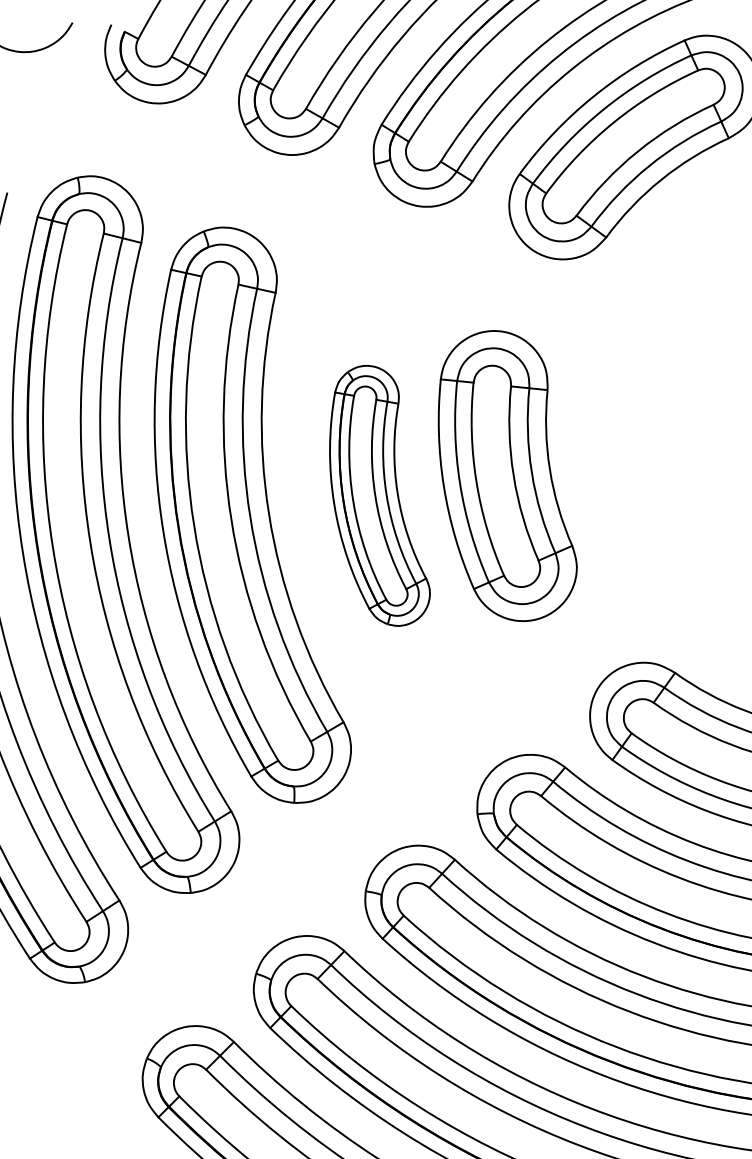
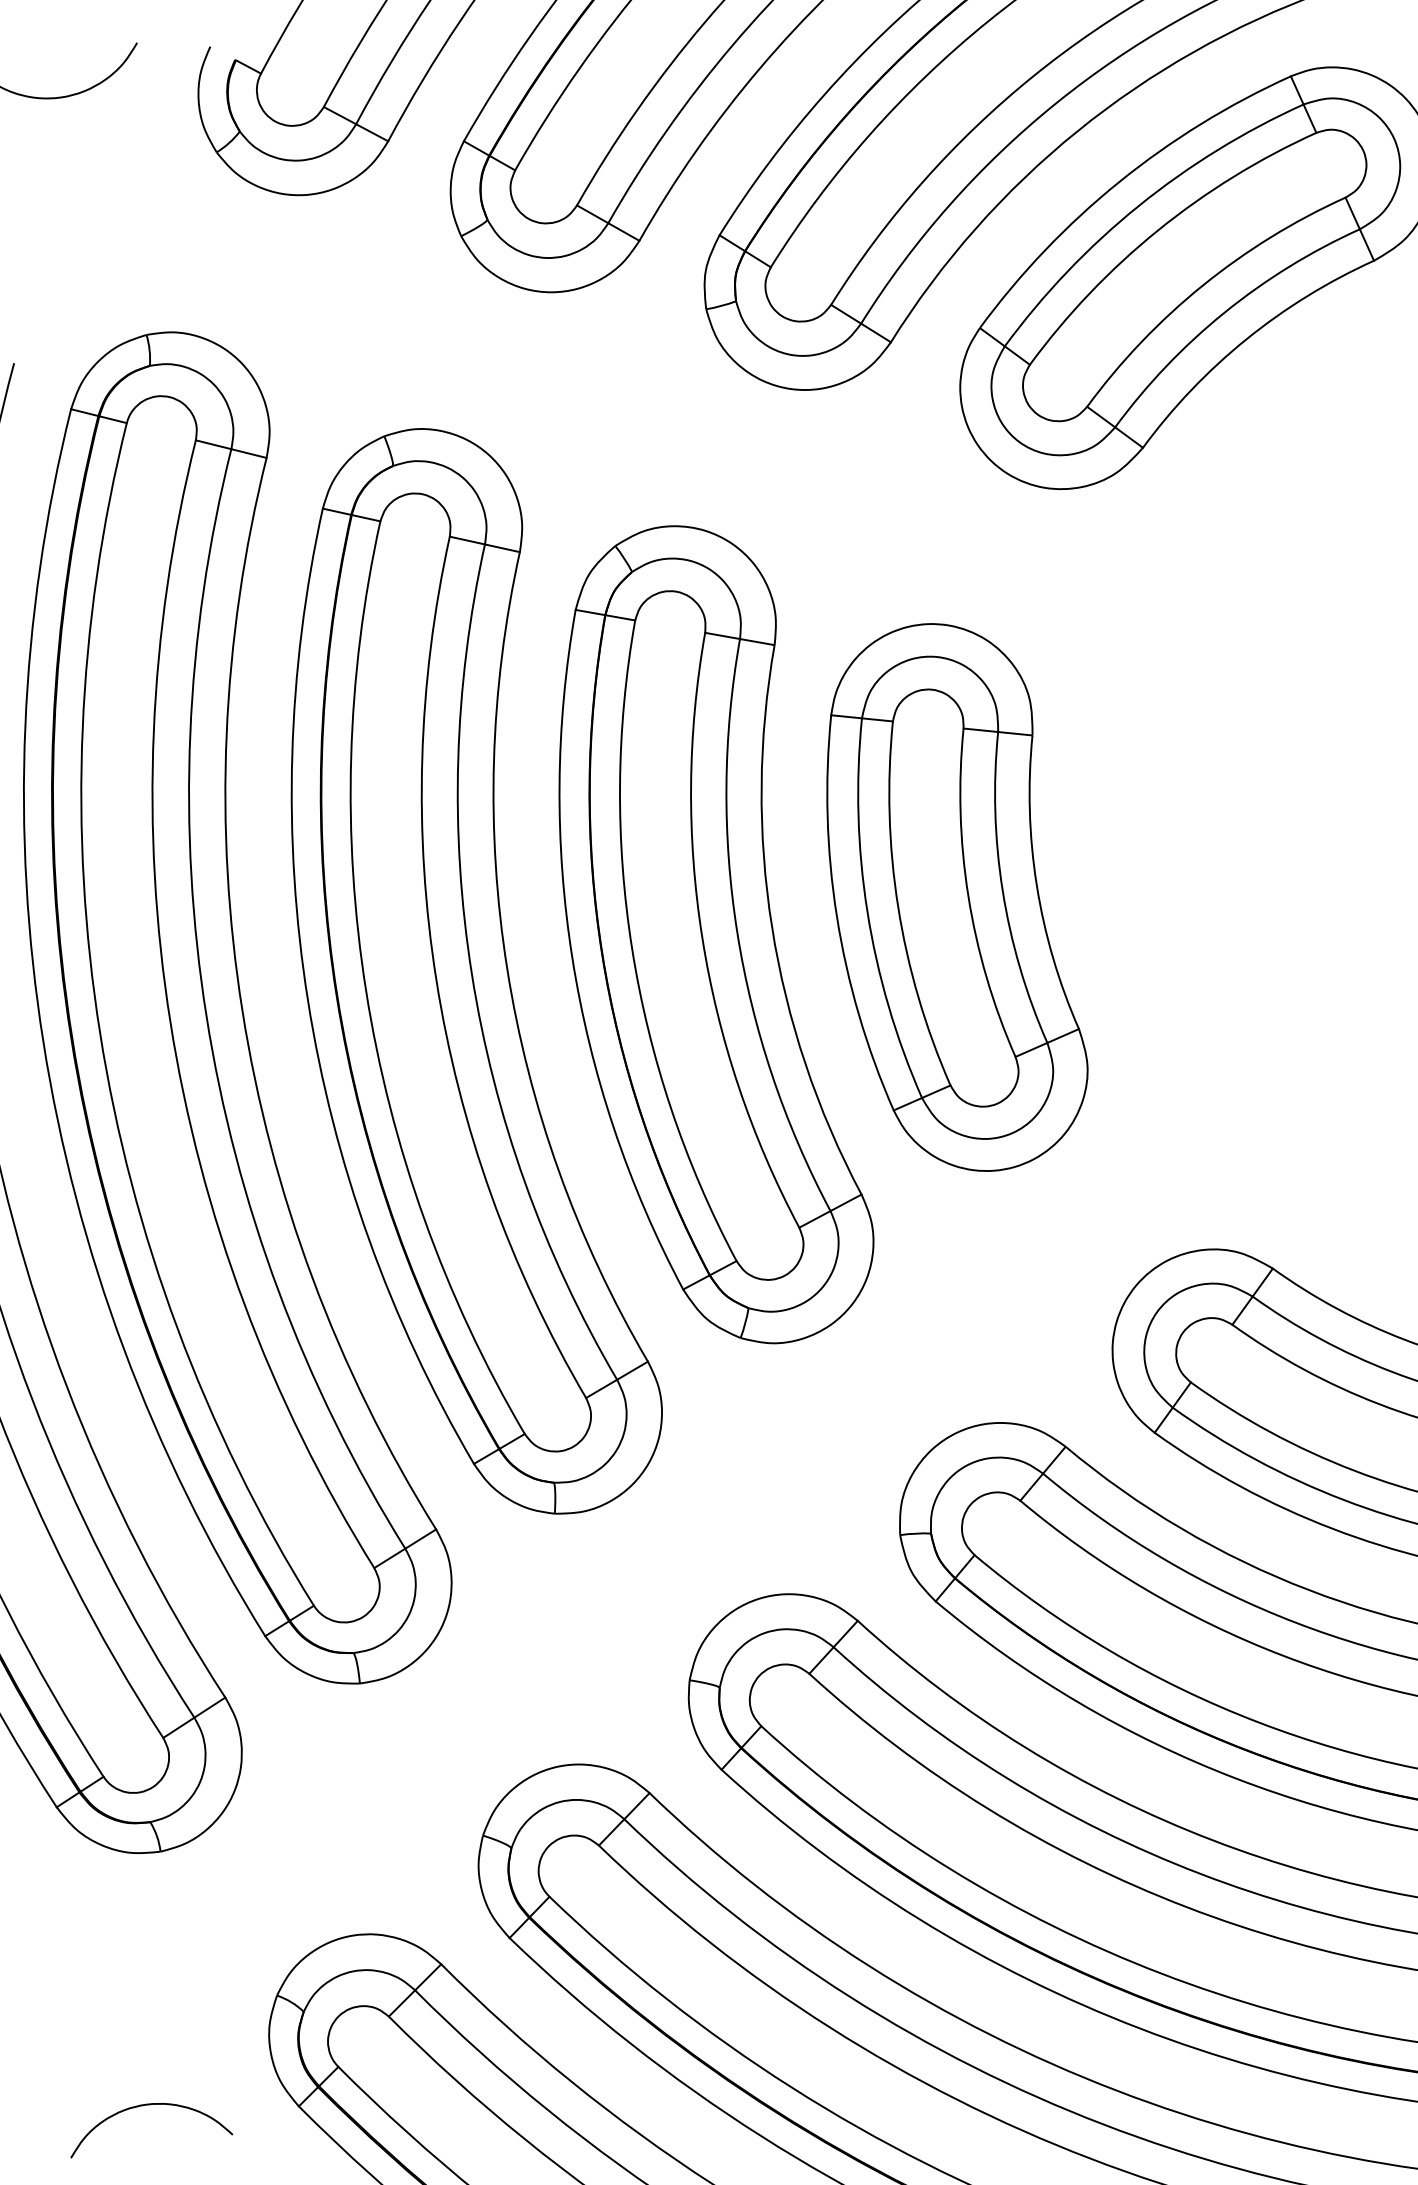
part: (379, 495) -> (715, 934), size x1.67
curve: (79, 1117) -> (150, 2106), added

